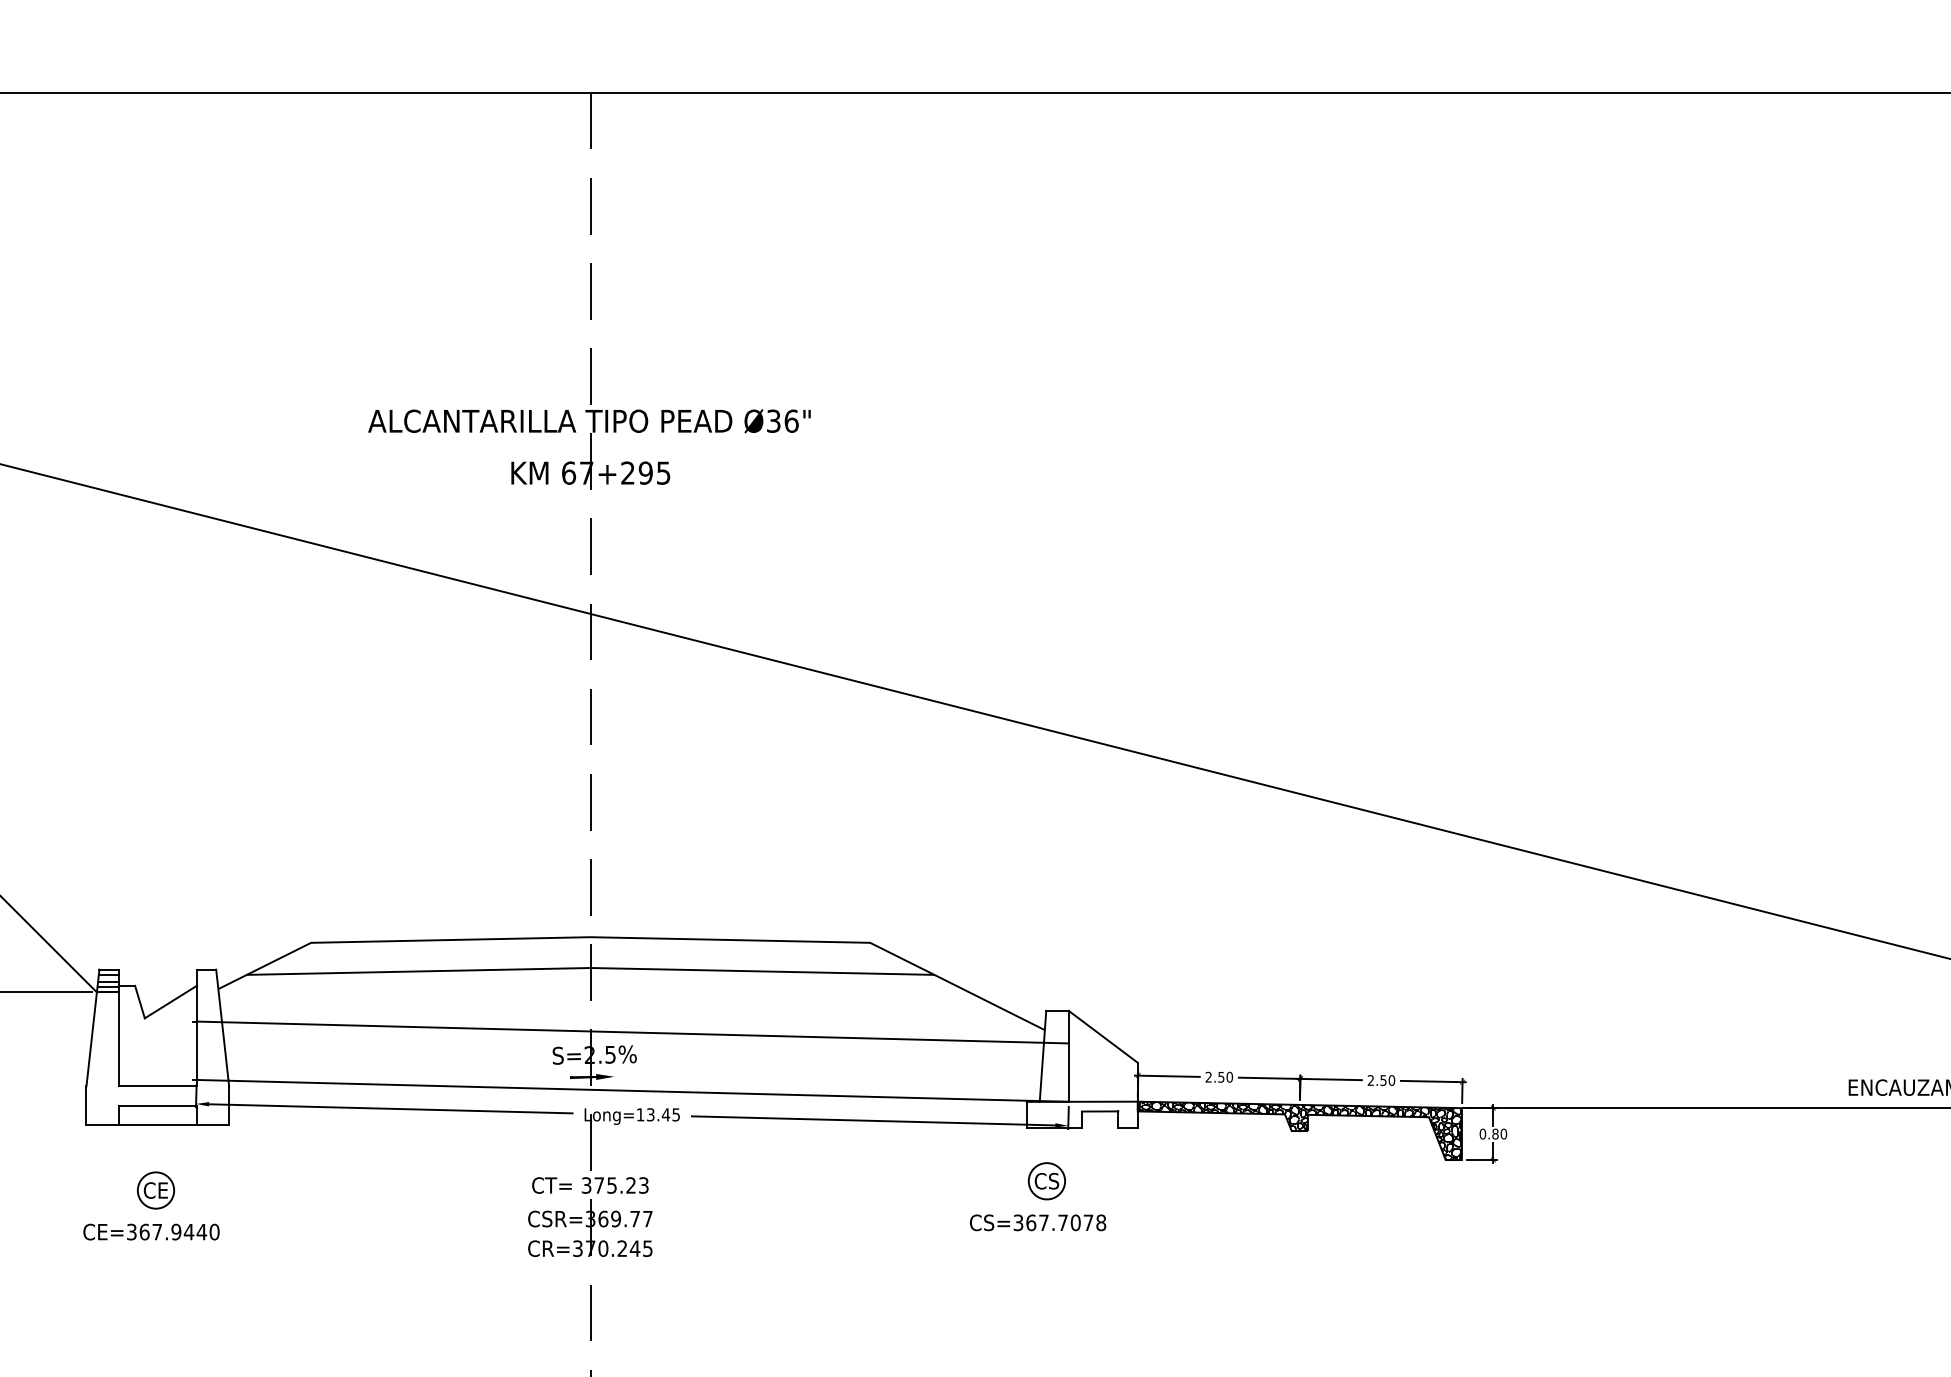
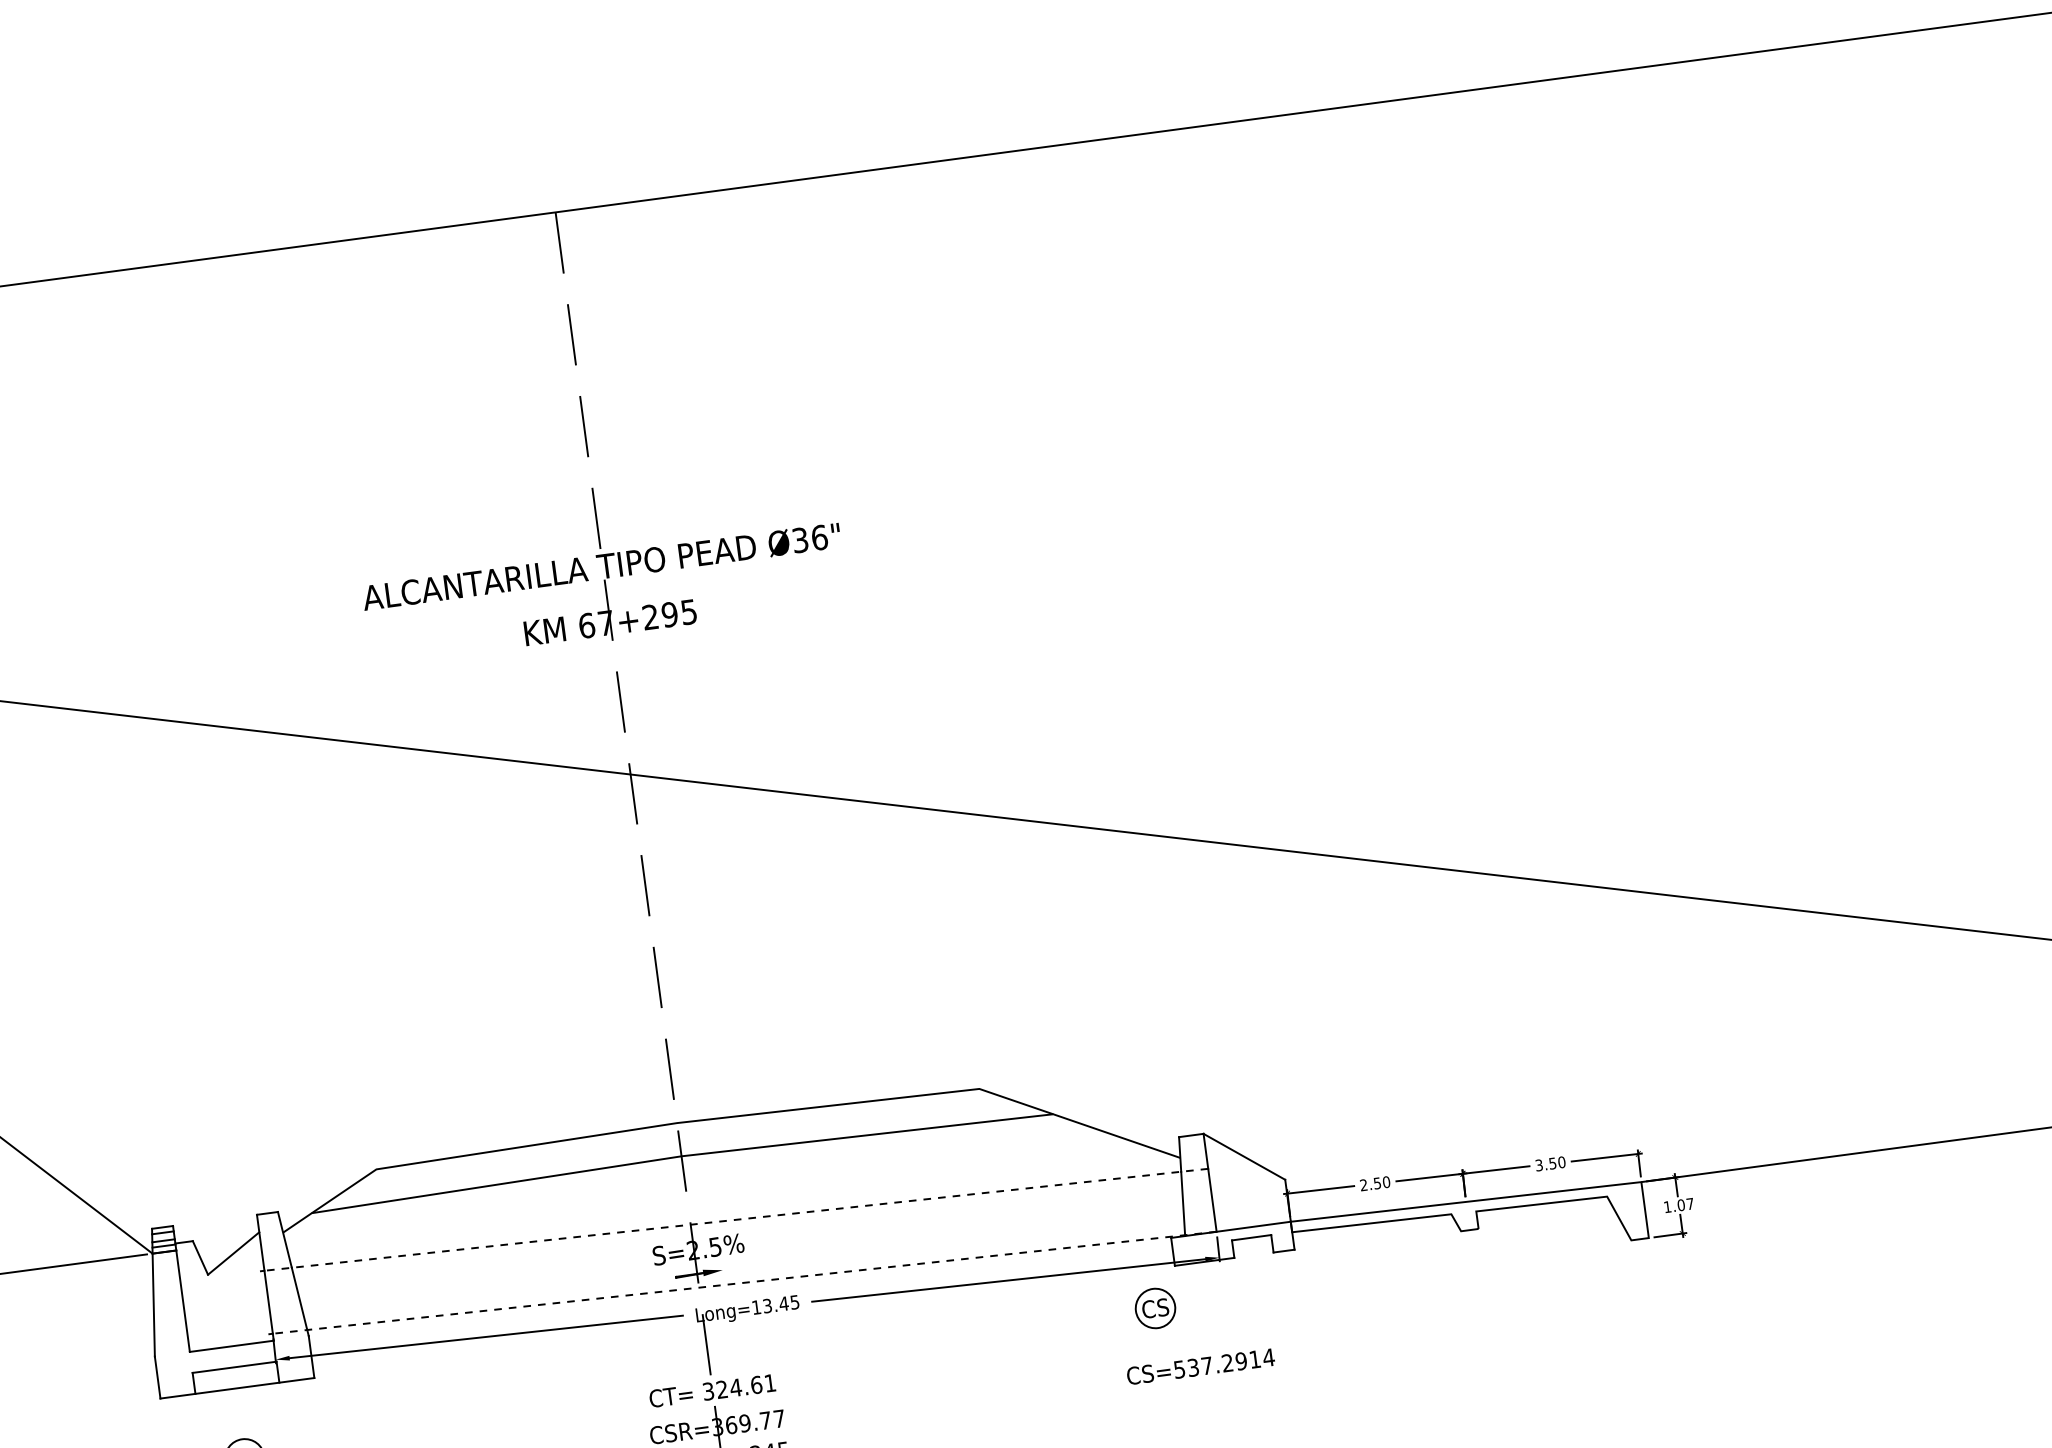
line: (632, 1032) -> (735, 1219), solid -> dashed
text: (1370, 1080) -> (1538, 1165), 2.50 -> 3.50
line: (632, 1090) -> (744, 1282), solid -> dashed
hatch: (1299, 1130) -> (1469, 1229), removed
text: (1493, 1133) -> (1679, 1204), 0.80 -> 1.07
part: (1046, 1181) -> (1155, 1308), moved
text: (621, 1185) -> (746, 1386), 375.23 -> 324.61
text: (1060, 1222) -> (1224, 1363), CS=367.7078 -> CS=537.2914

